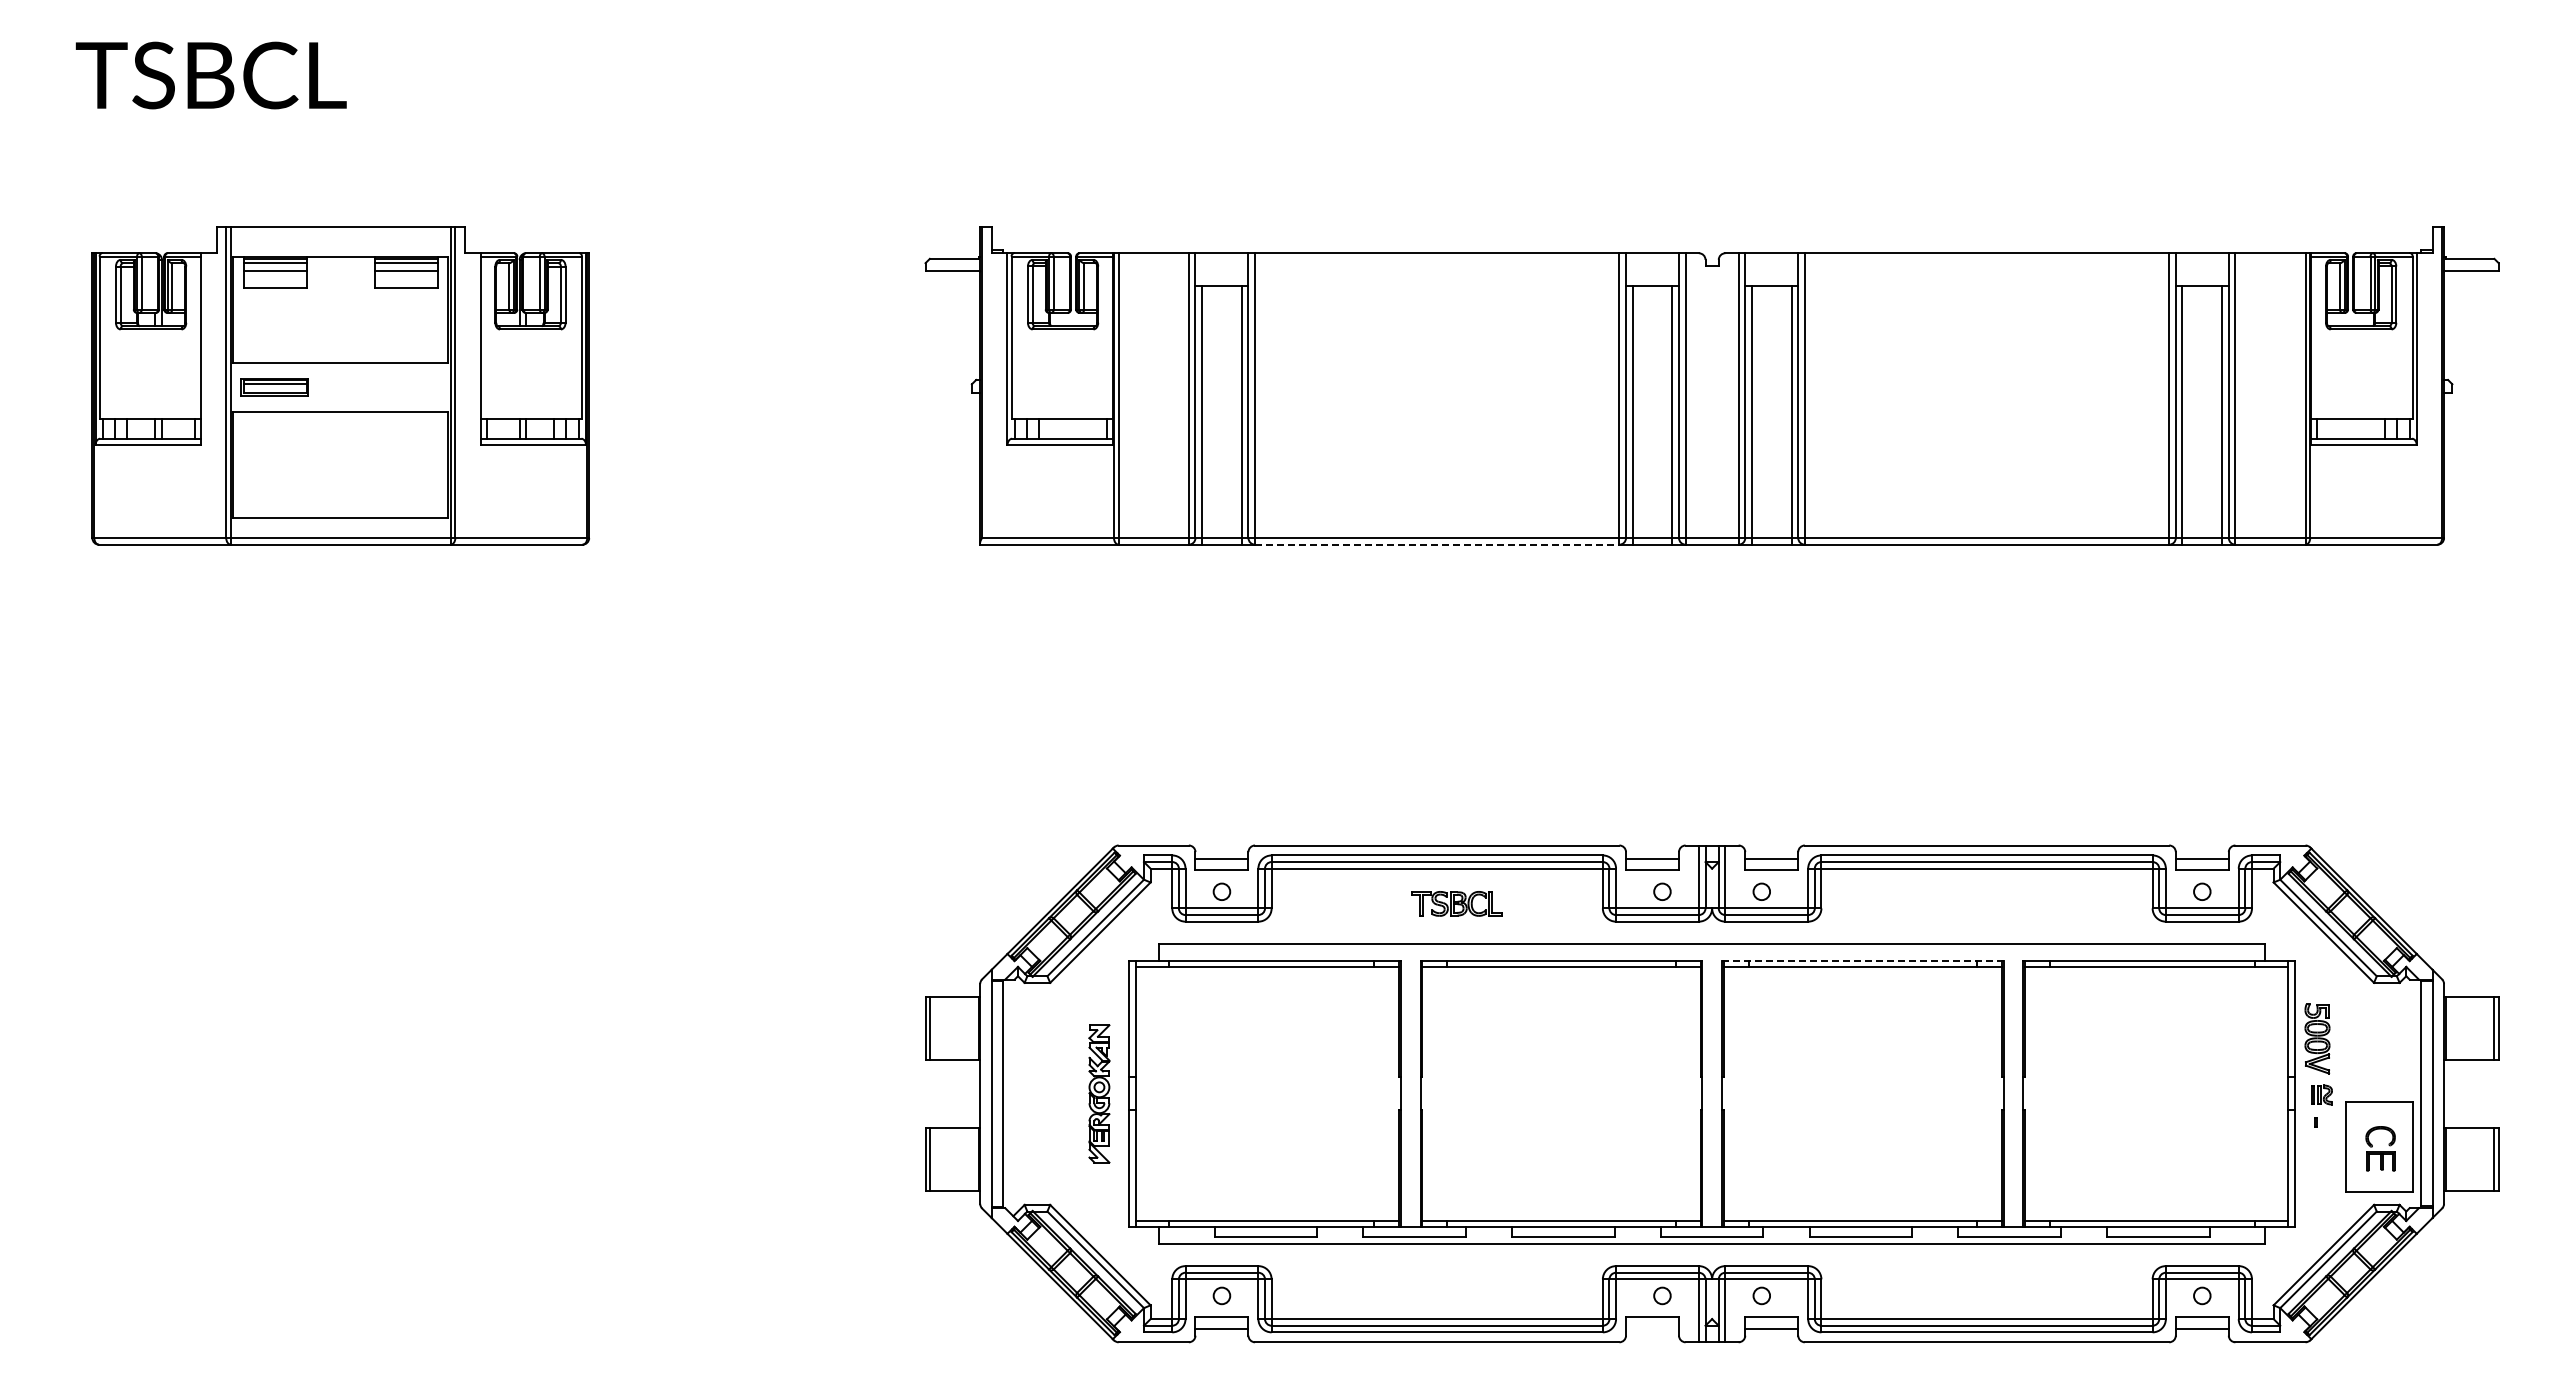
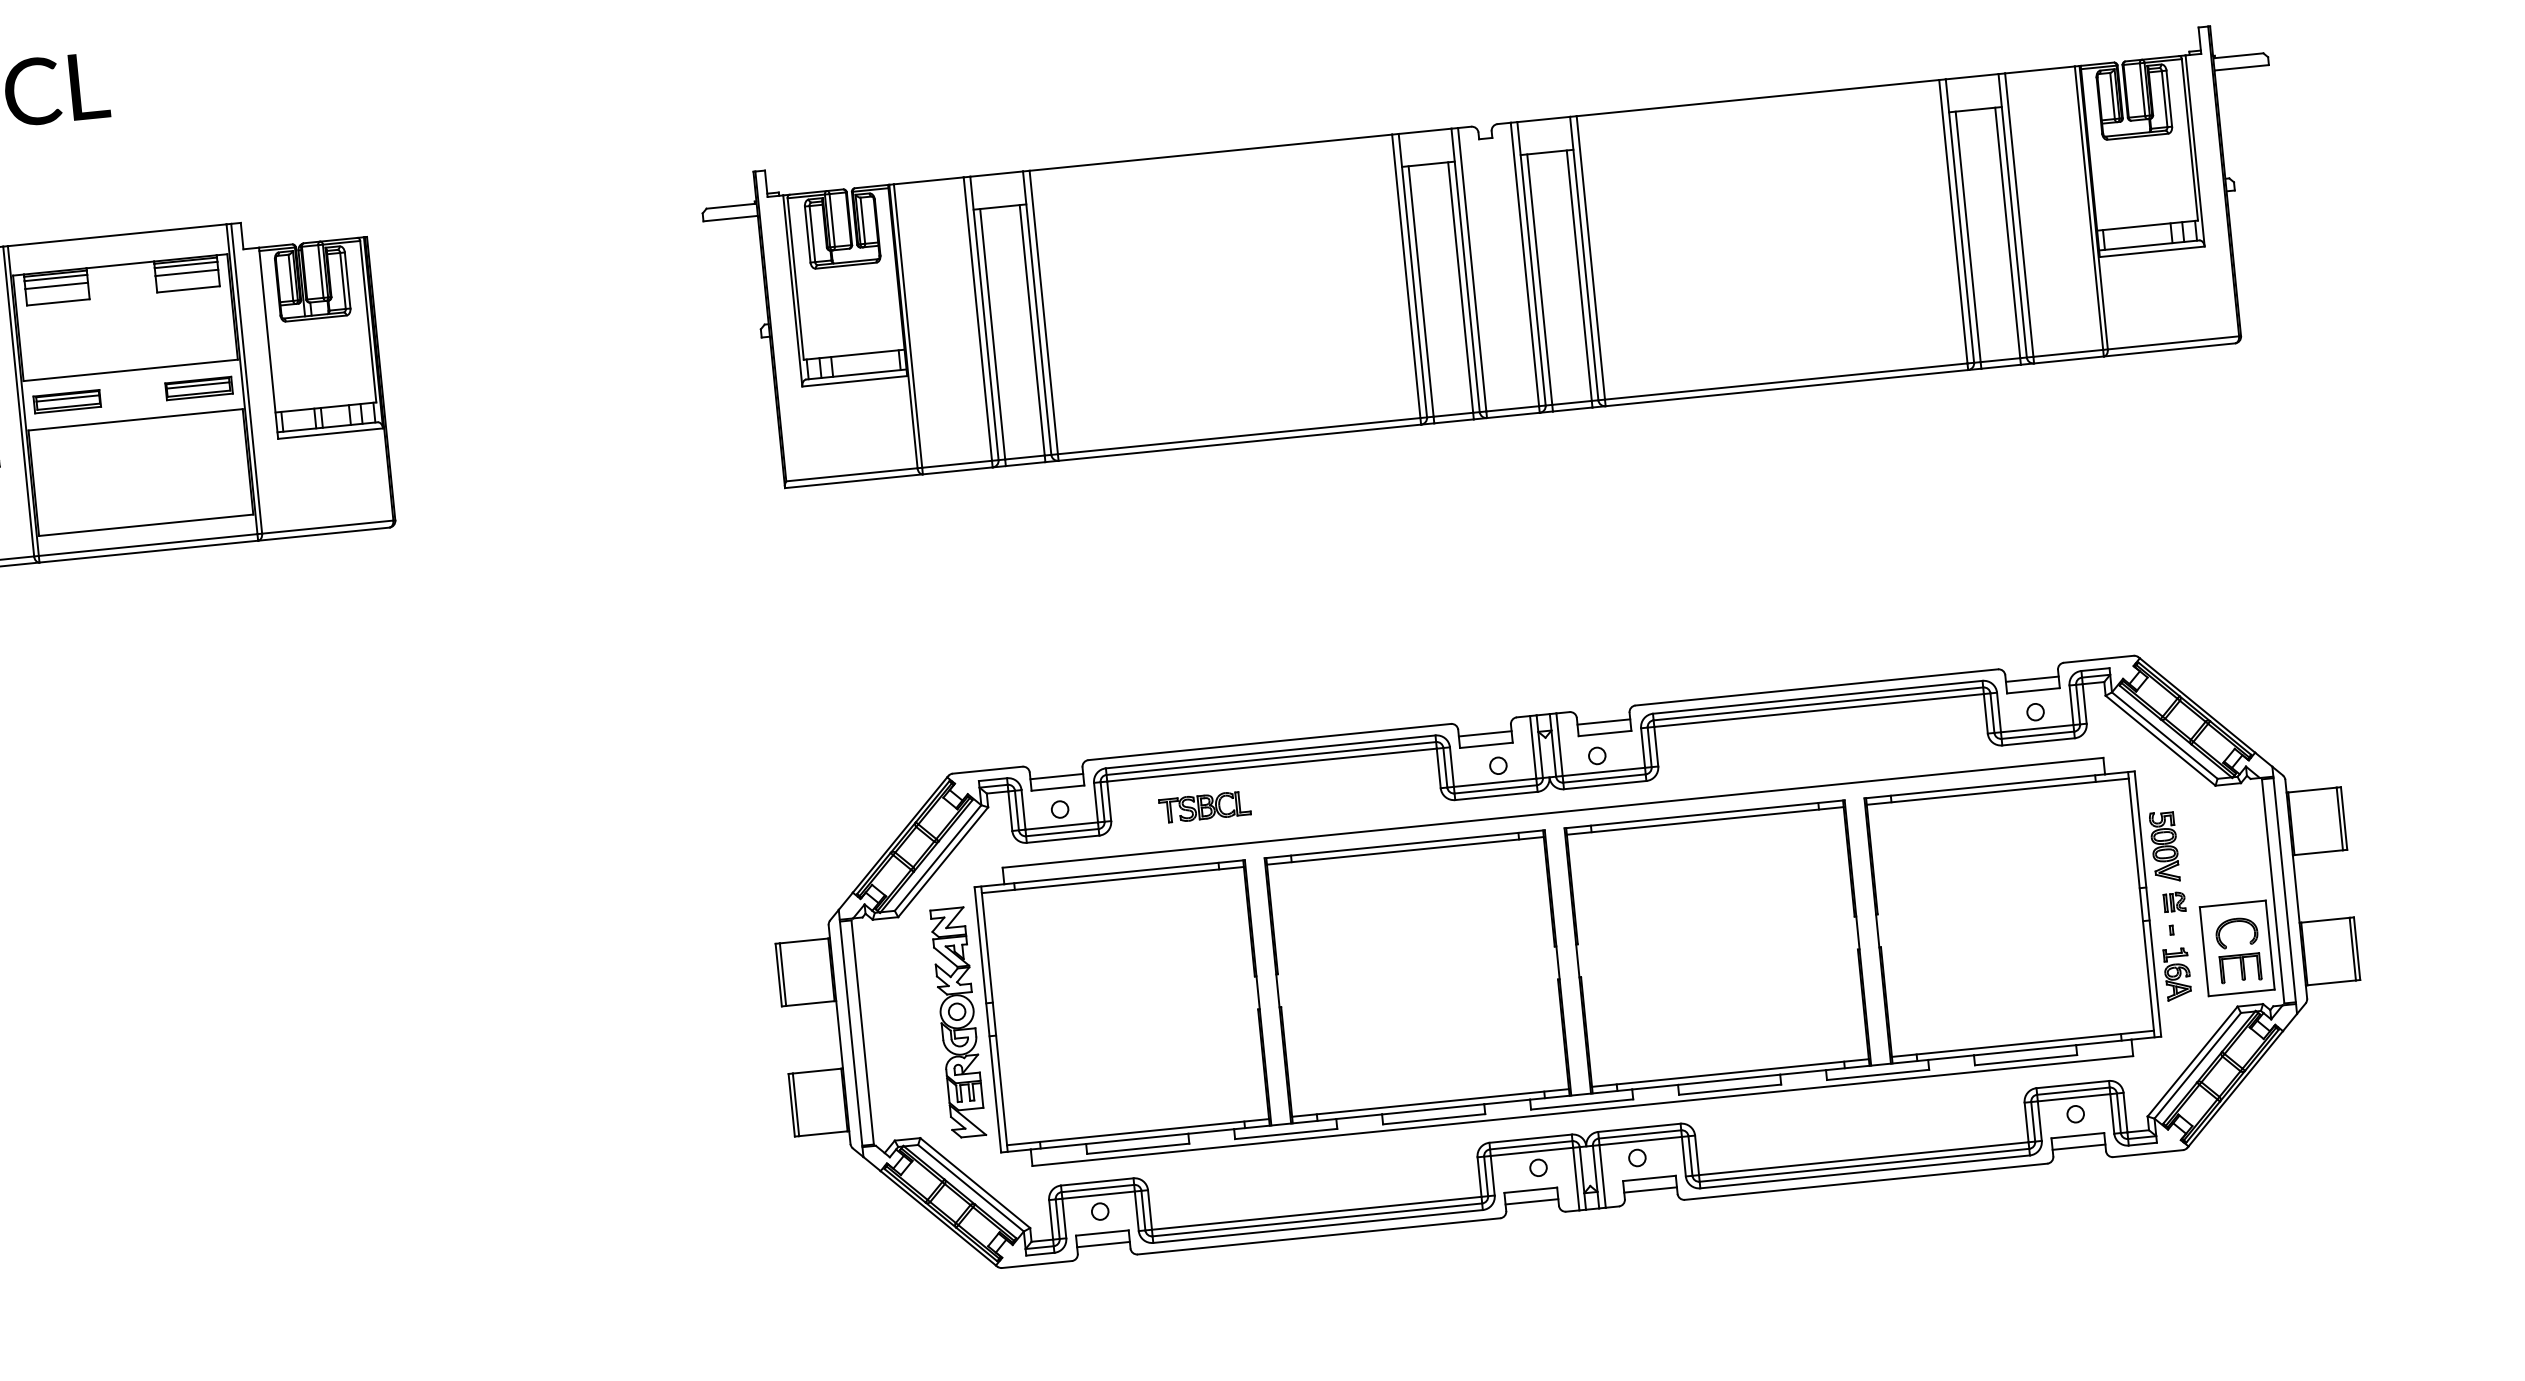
part: (406, 387) -> (198, 388), added
line: (1437, 544) -> (1240, 442), dashed -> solid
part: (1456, 903) -> (1204, 806), moved
line: (1862, 960) -> (1704, 814), dashed -> solid
part: (1099, 1093) -> (958, 1022), size x1.67
part: (2380, 1148) -> (2238, 949), size x1.43
part: (2317, 1167) -> (2177, 975), added
line: (1652, 1329) -> (1531, 1202), added

